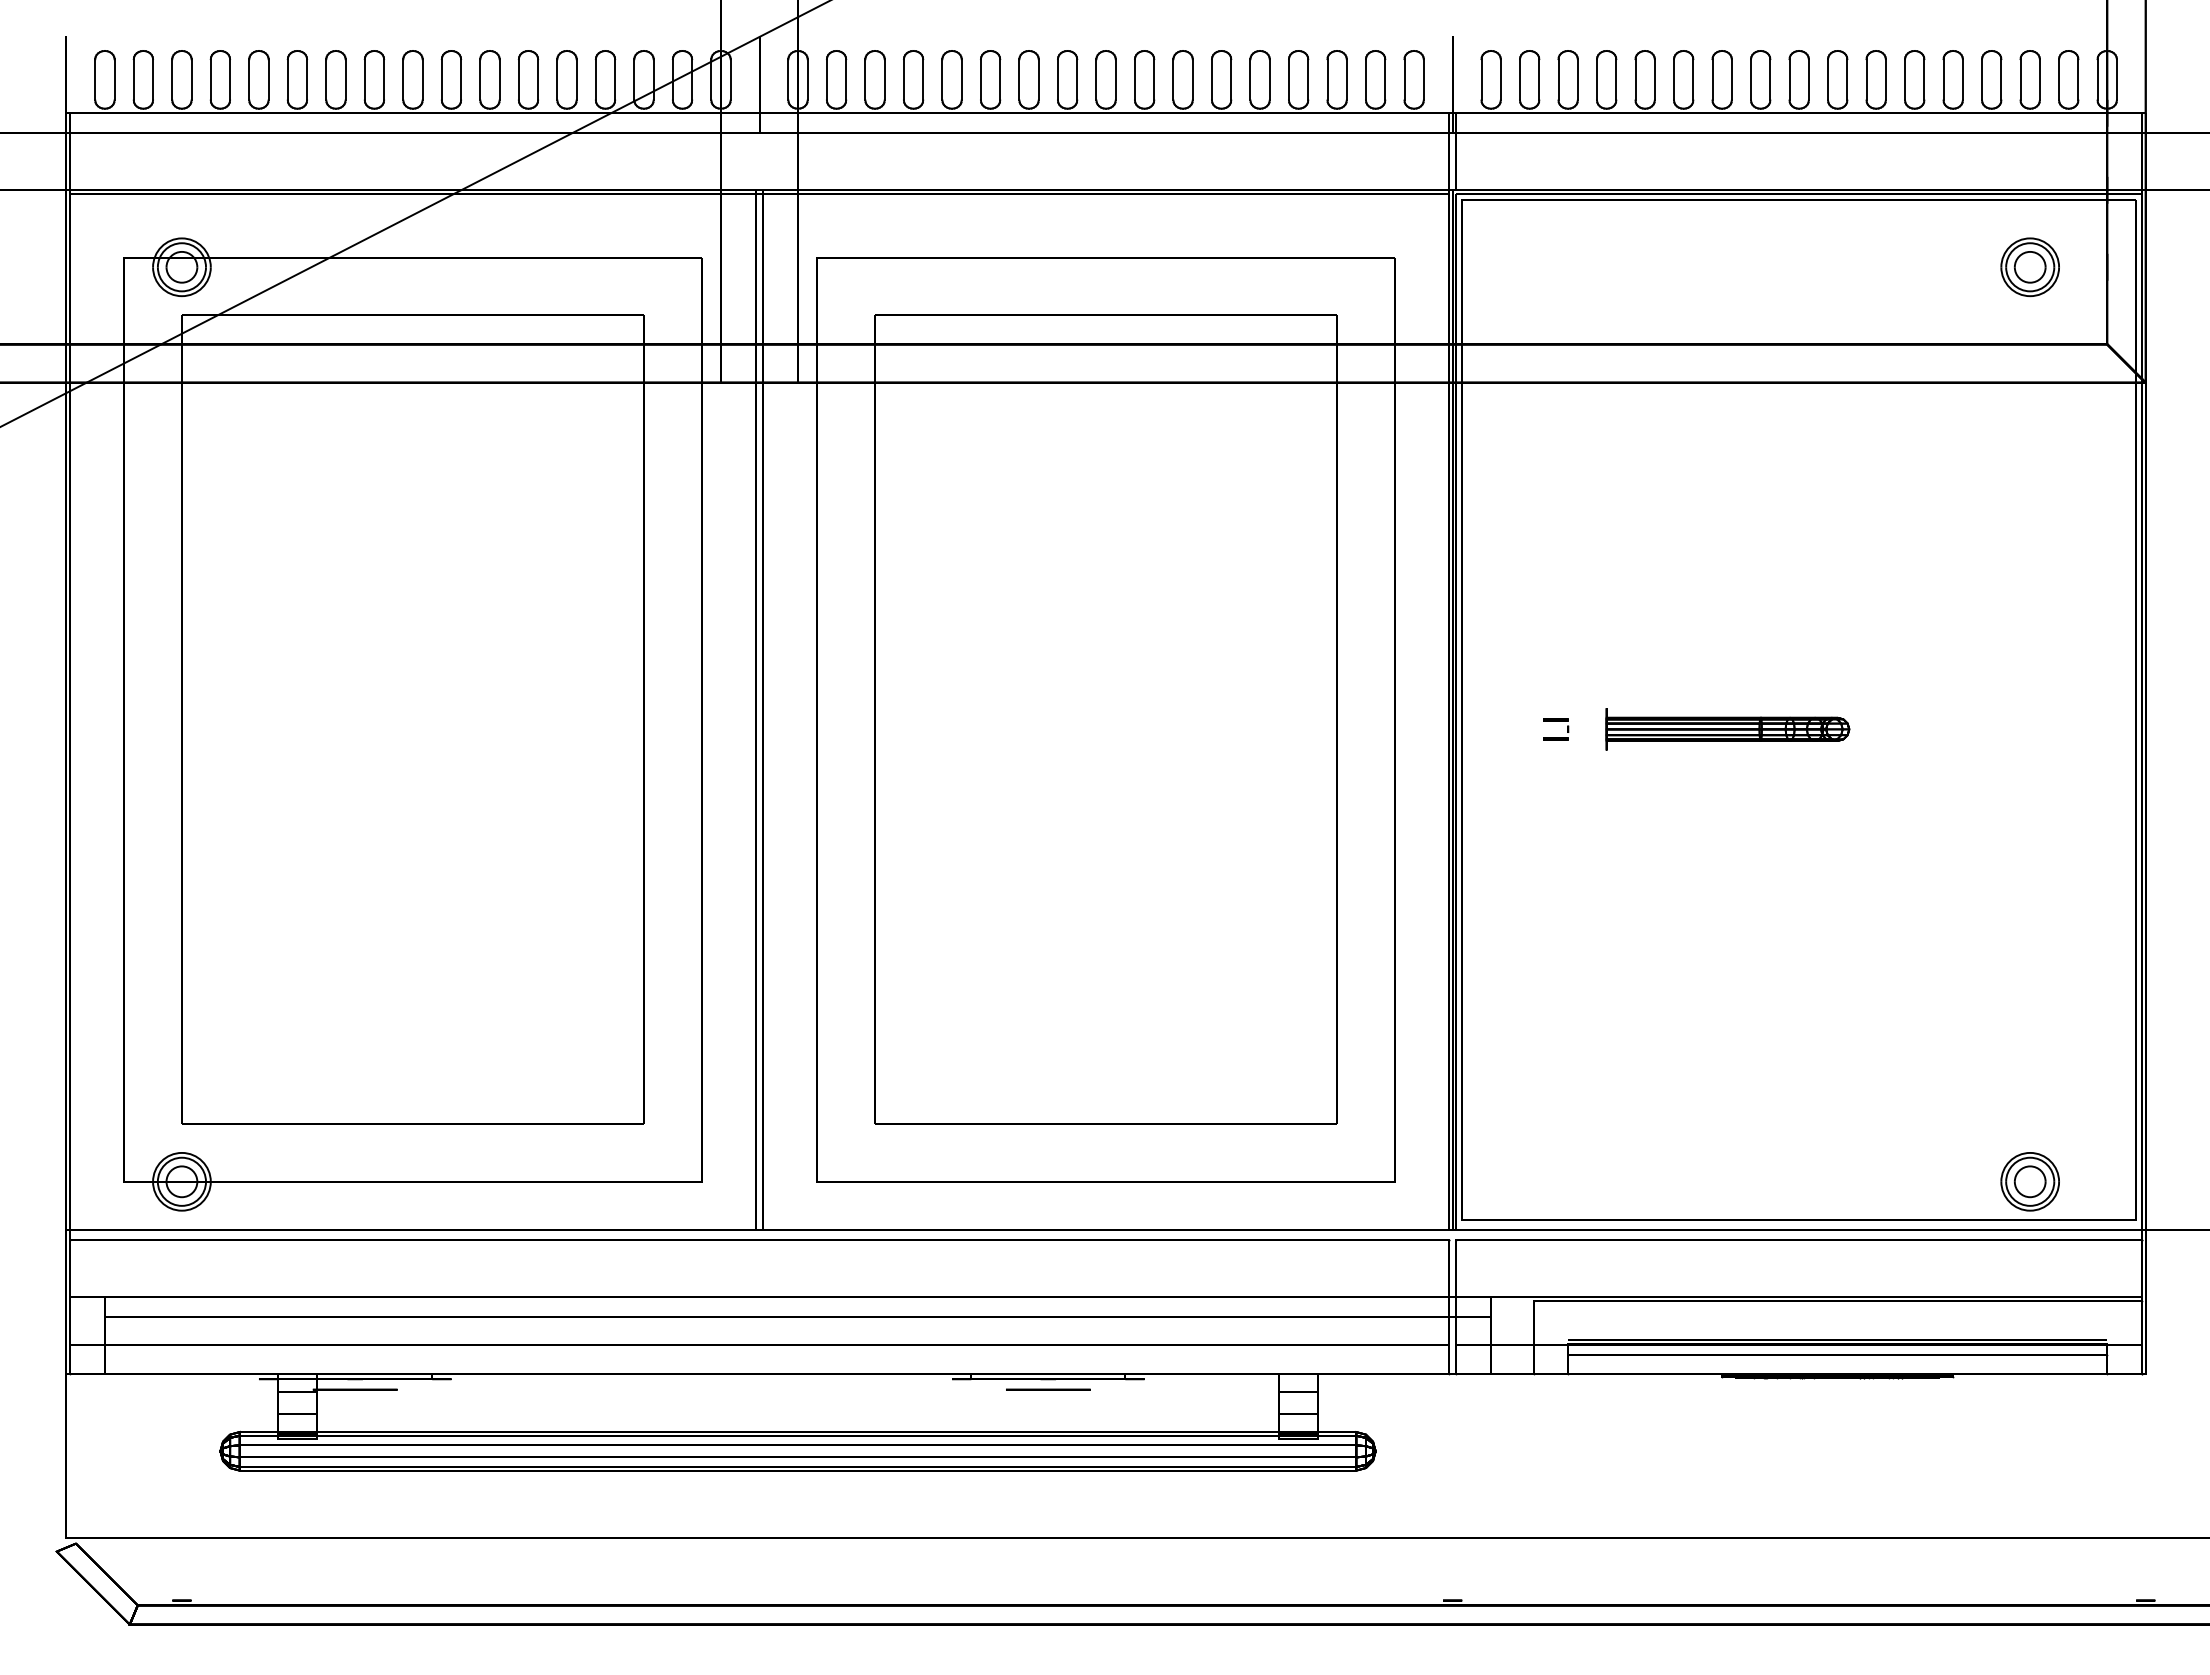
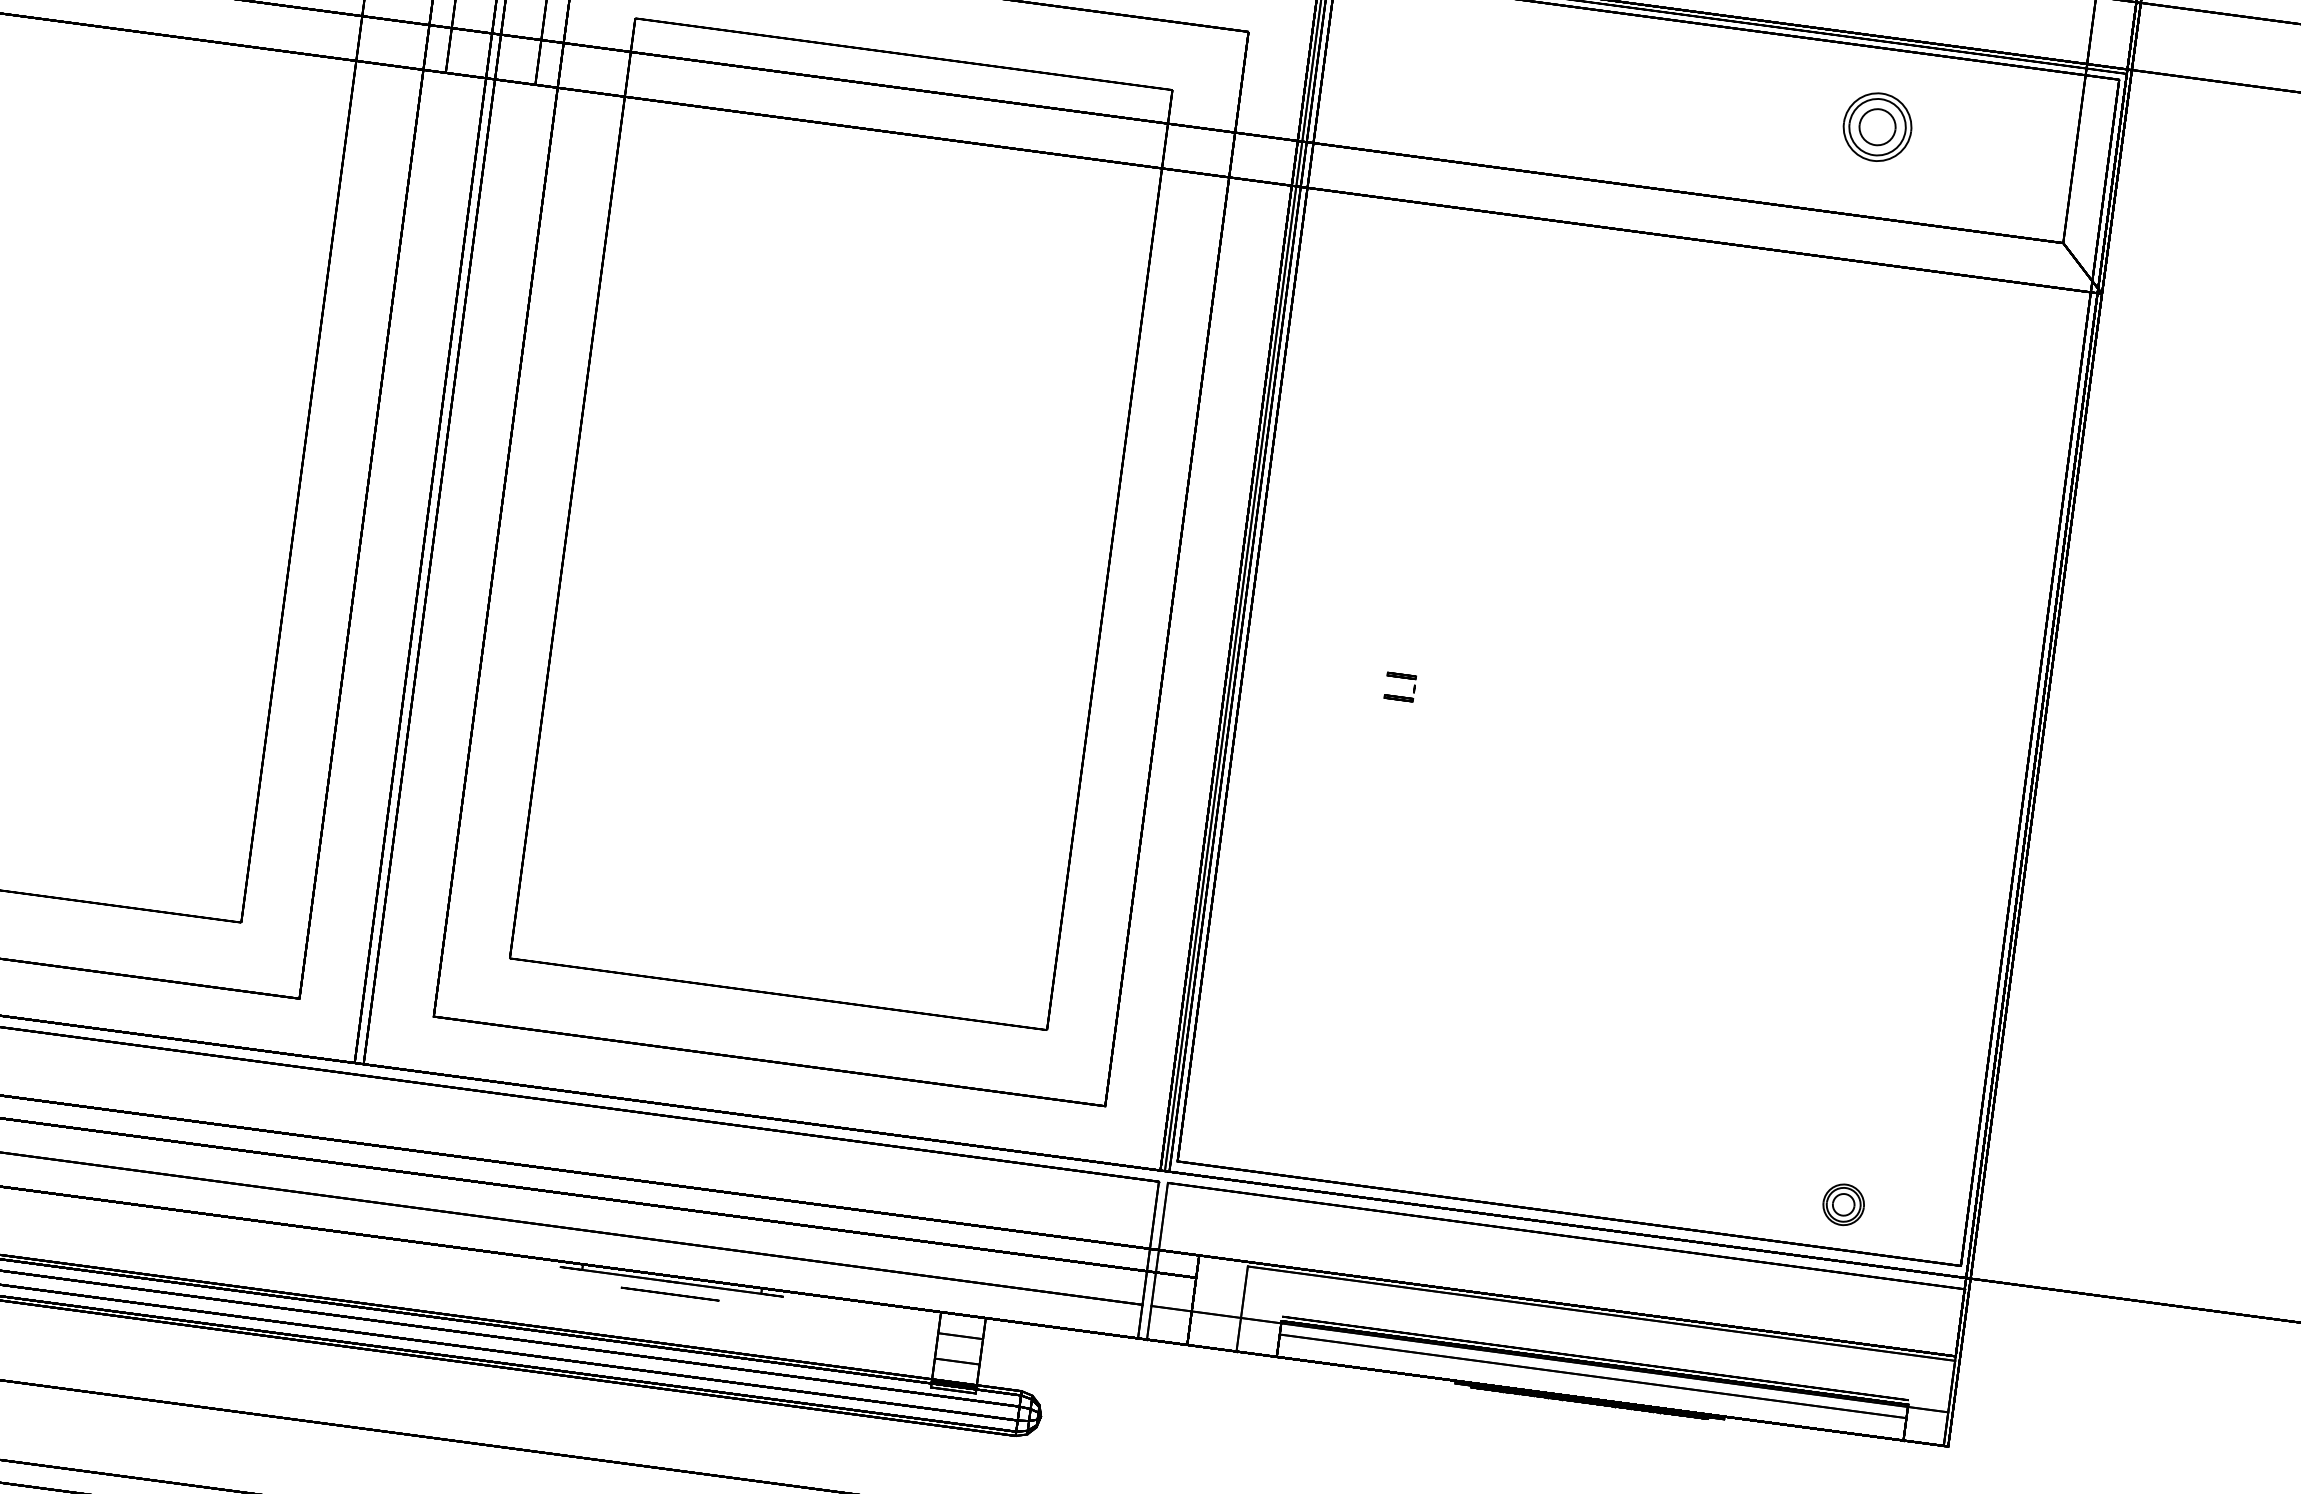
part: (2029, 267) -> (1876, 127), moved
part: (1556, 721) -> (1402, 678), moved
part: (1727, 729) -> (1562, 631), removed
part: (2029, 1181) -> (1843, 1204), size x0.6

